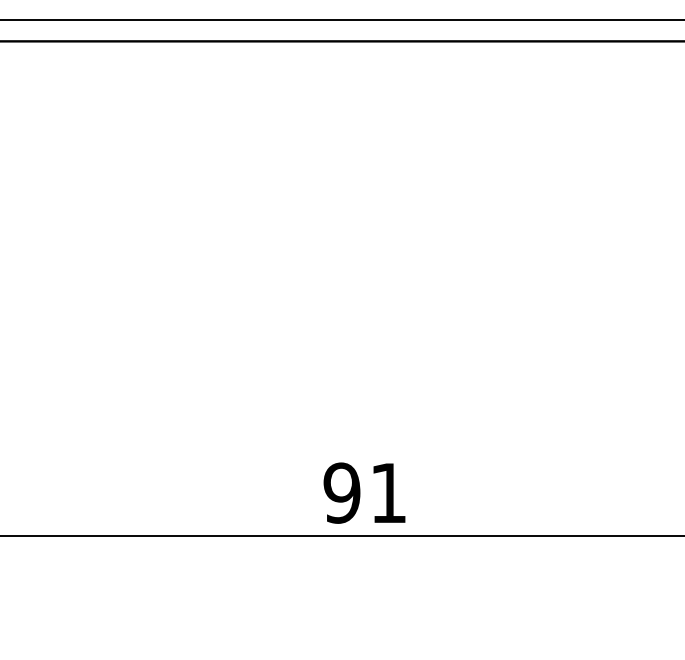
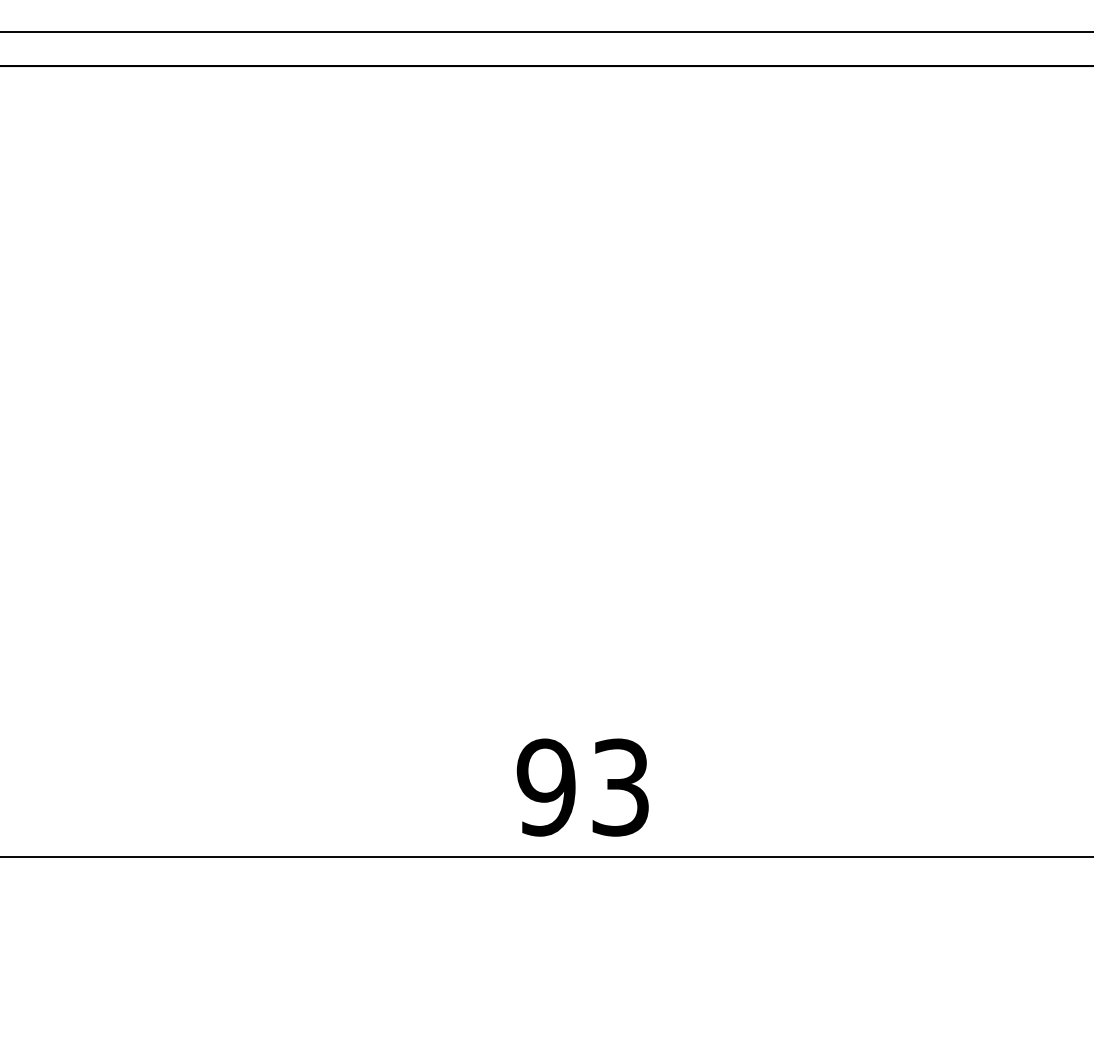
text: (388, 492) -> (620, 786), 91 -> 93

